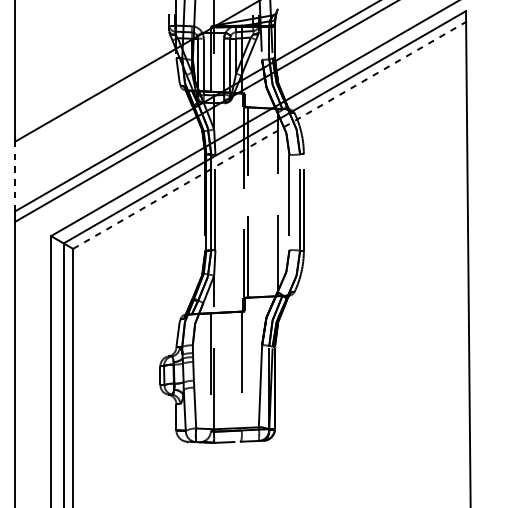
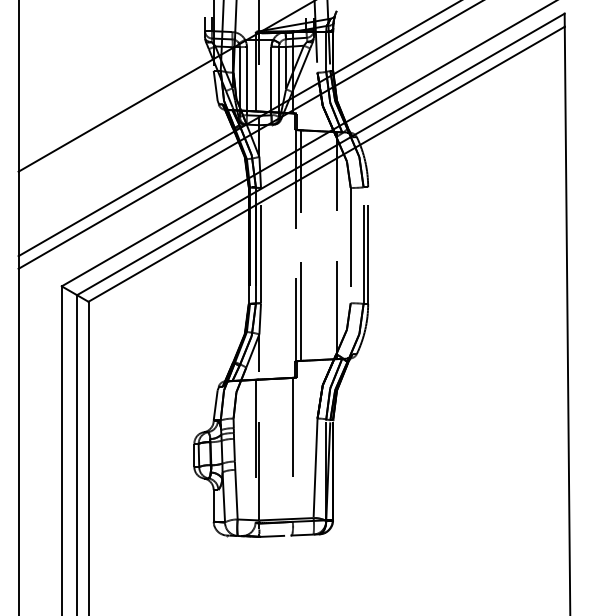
line: (269, 135) -> (326, 164), dashed -> solid
line: (15, 176) -> (18, 213), dashed -> solid

